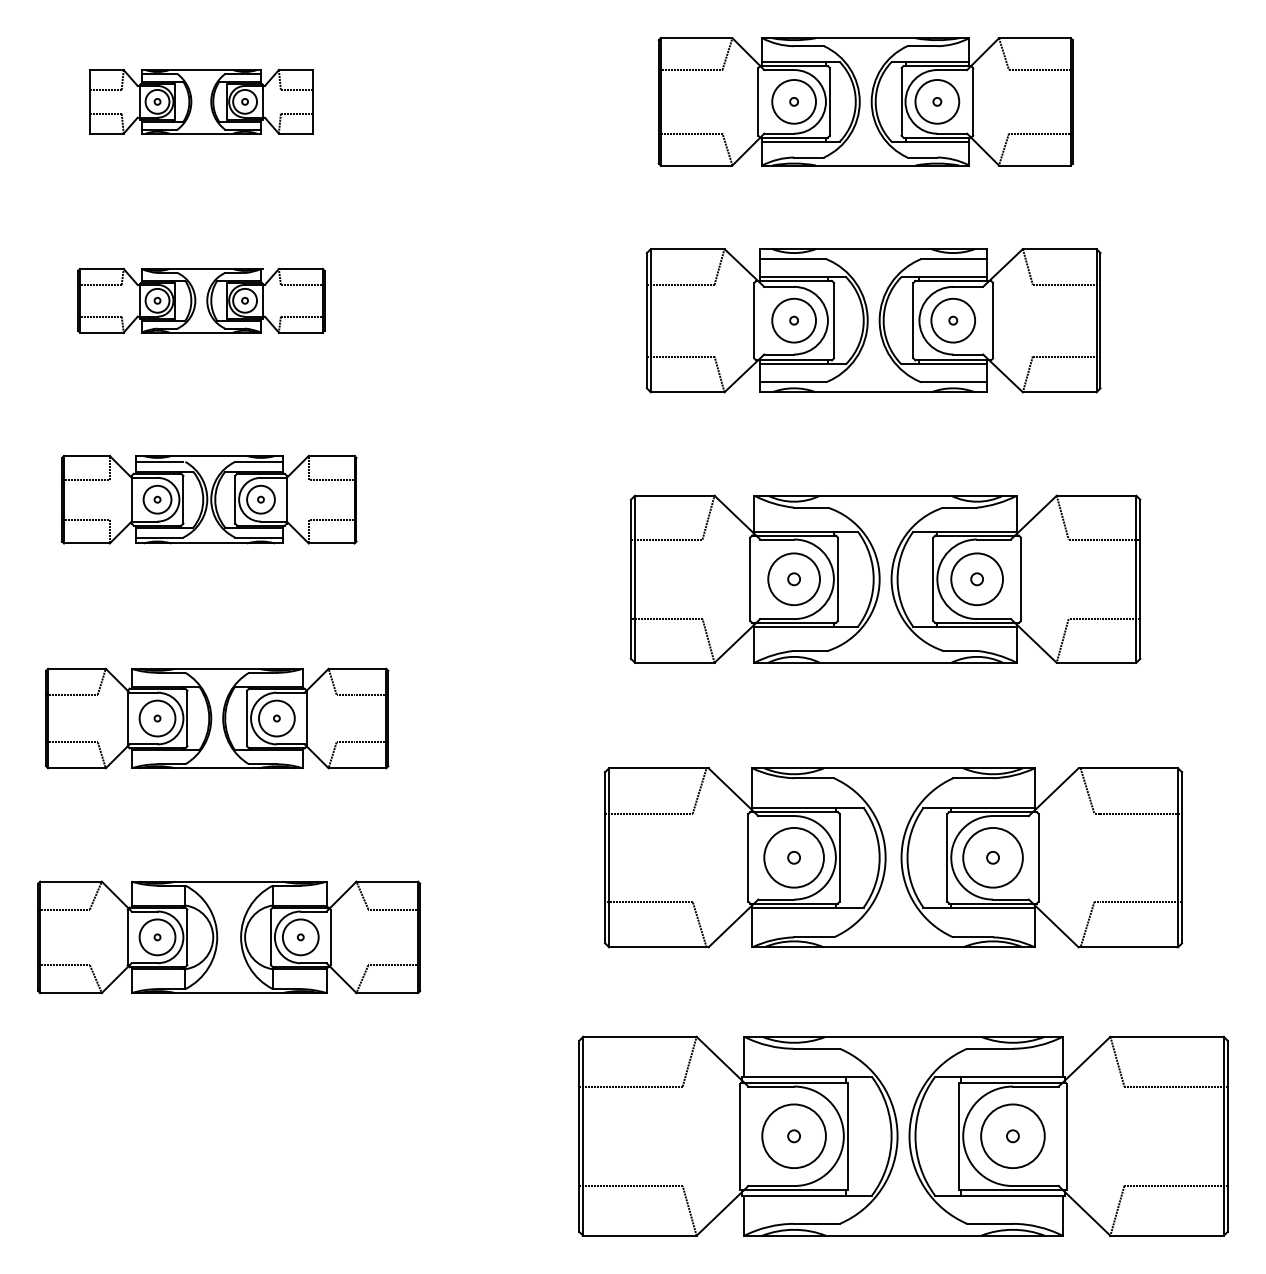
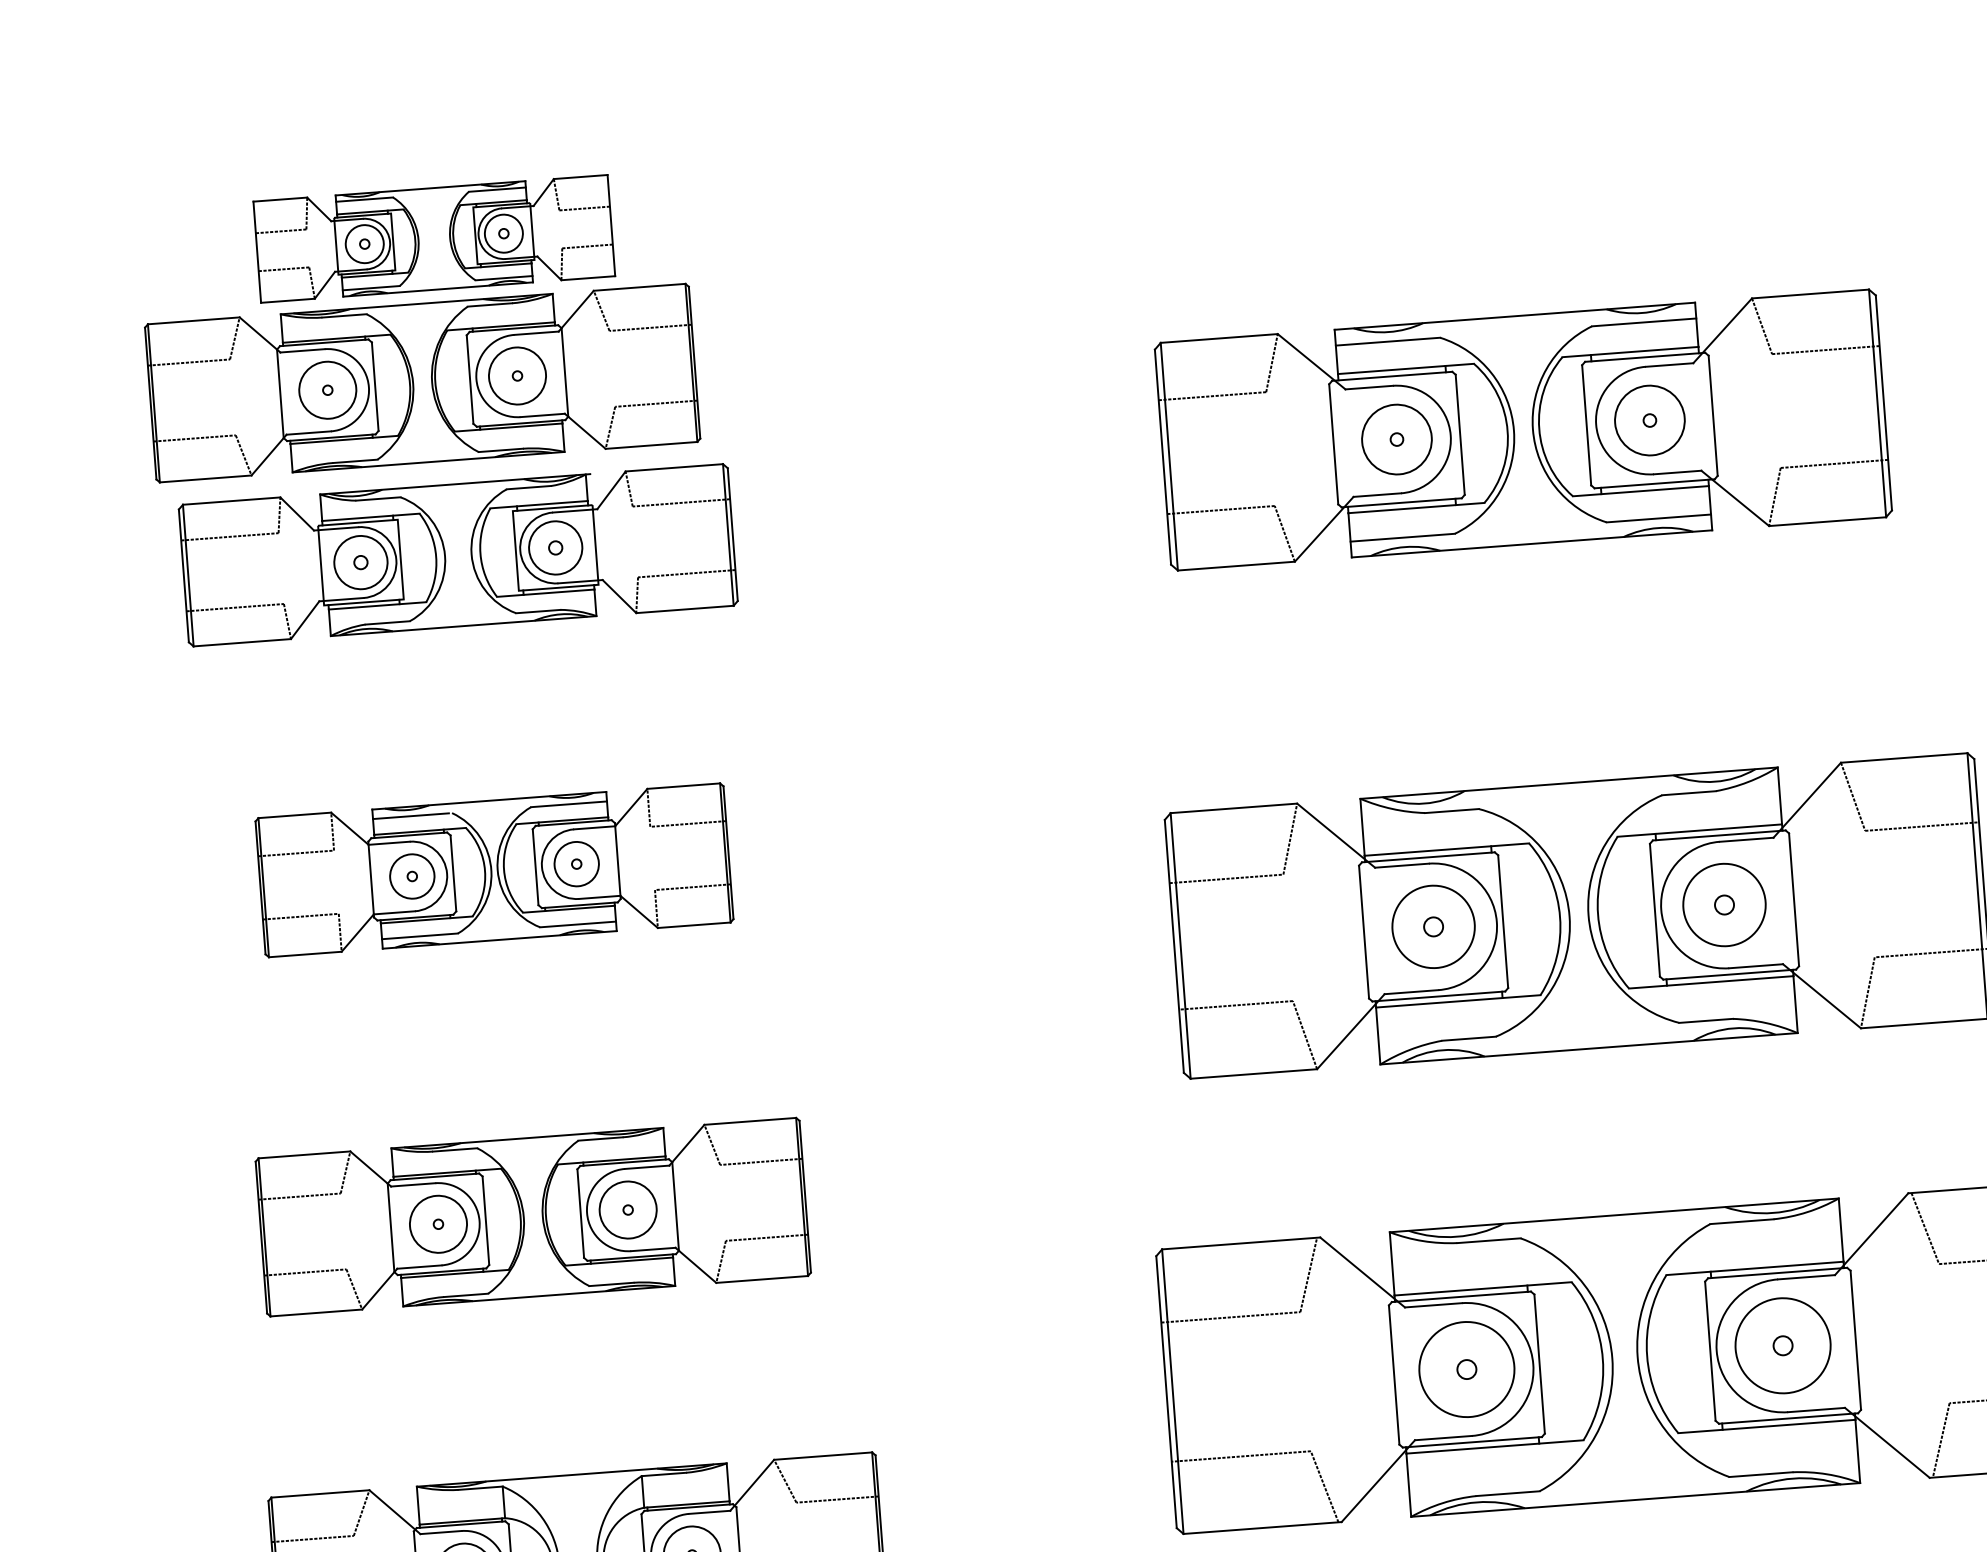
part: (865, 101) -> (1489, 158), removed
part: (187, 191) -> (423, 383), added
part: (200, 300) -> (456, 554), size x1.4
part: (873, 320) -> (1523, 429), moved

